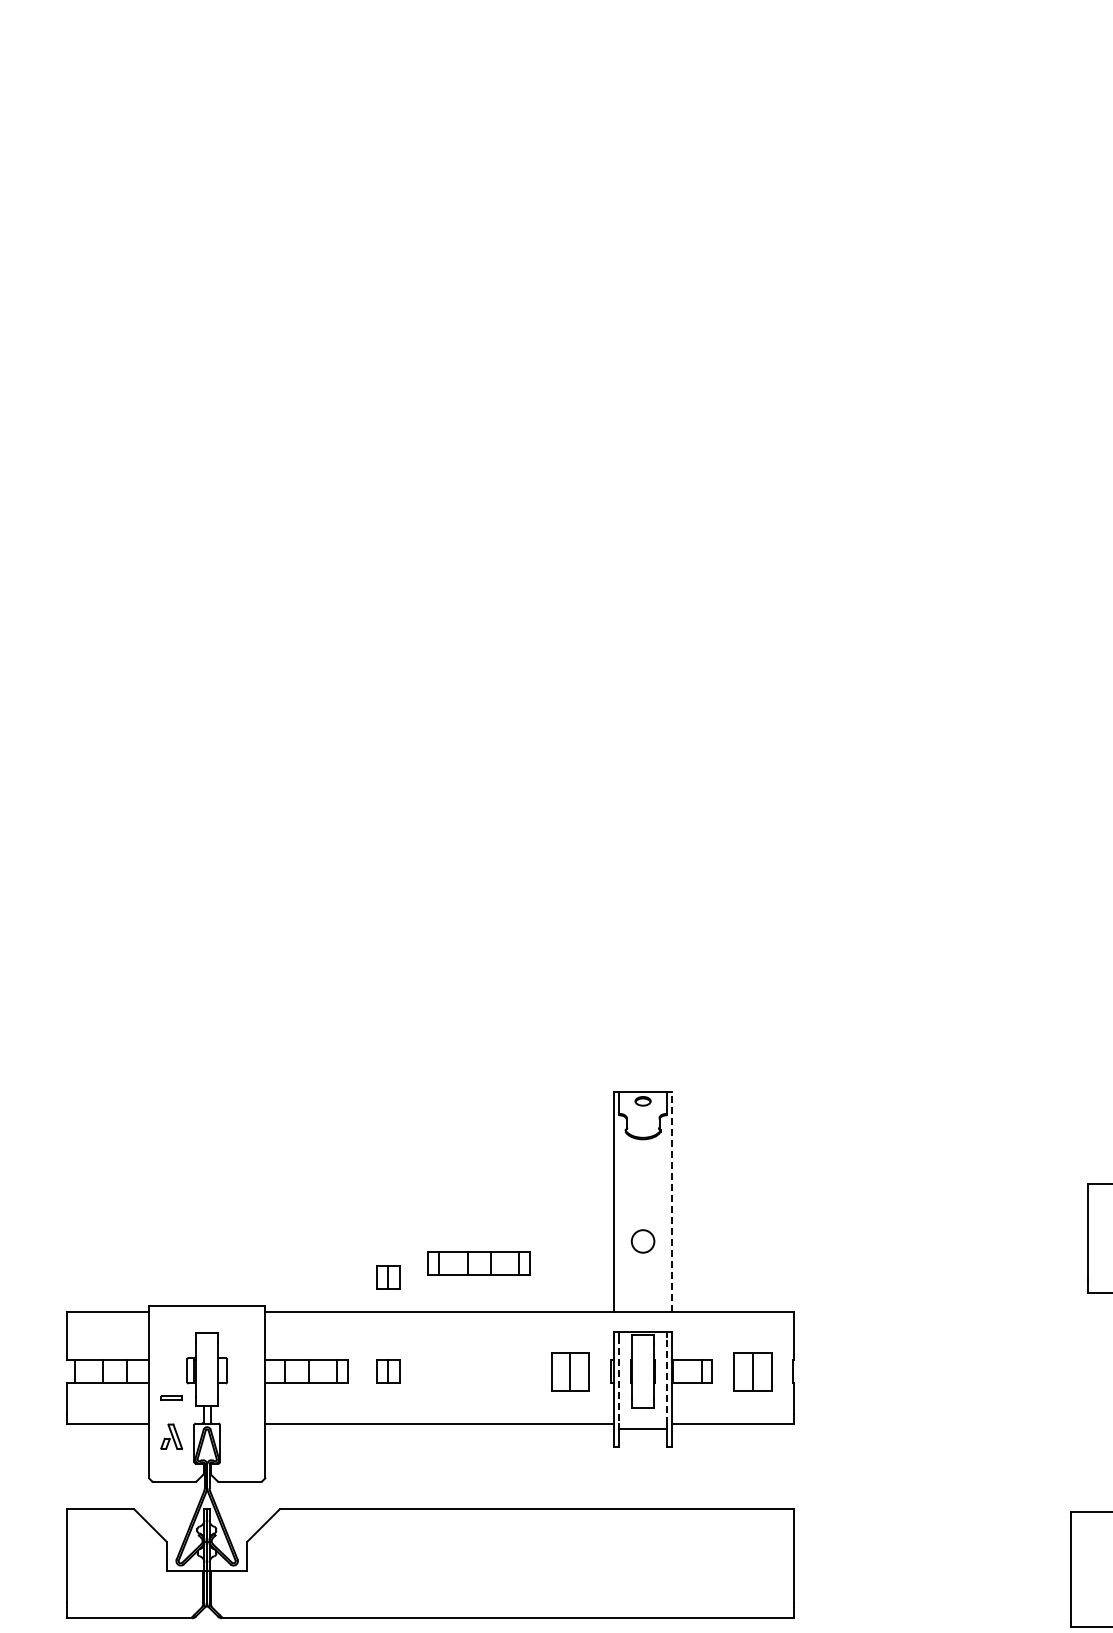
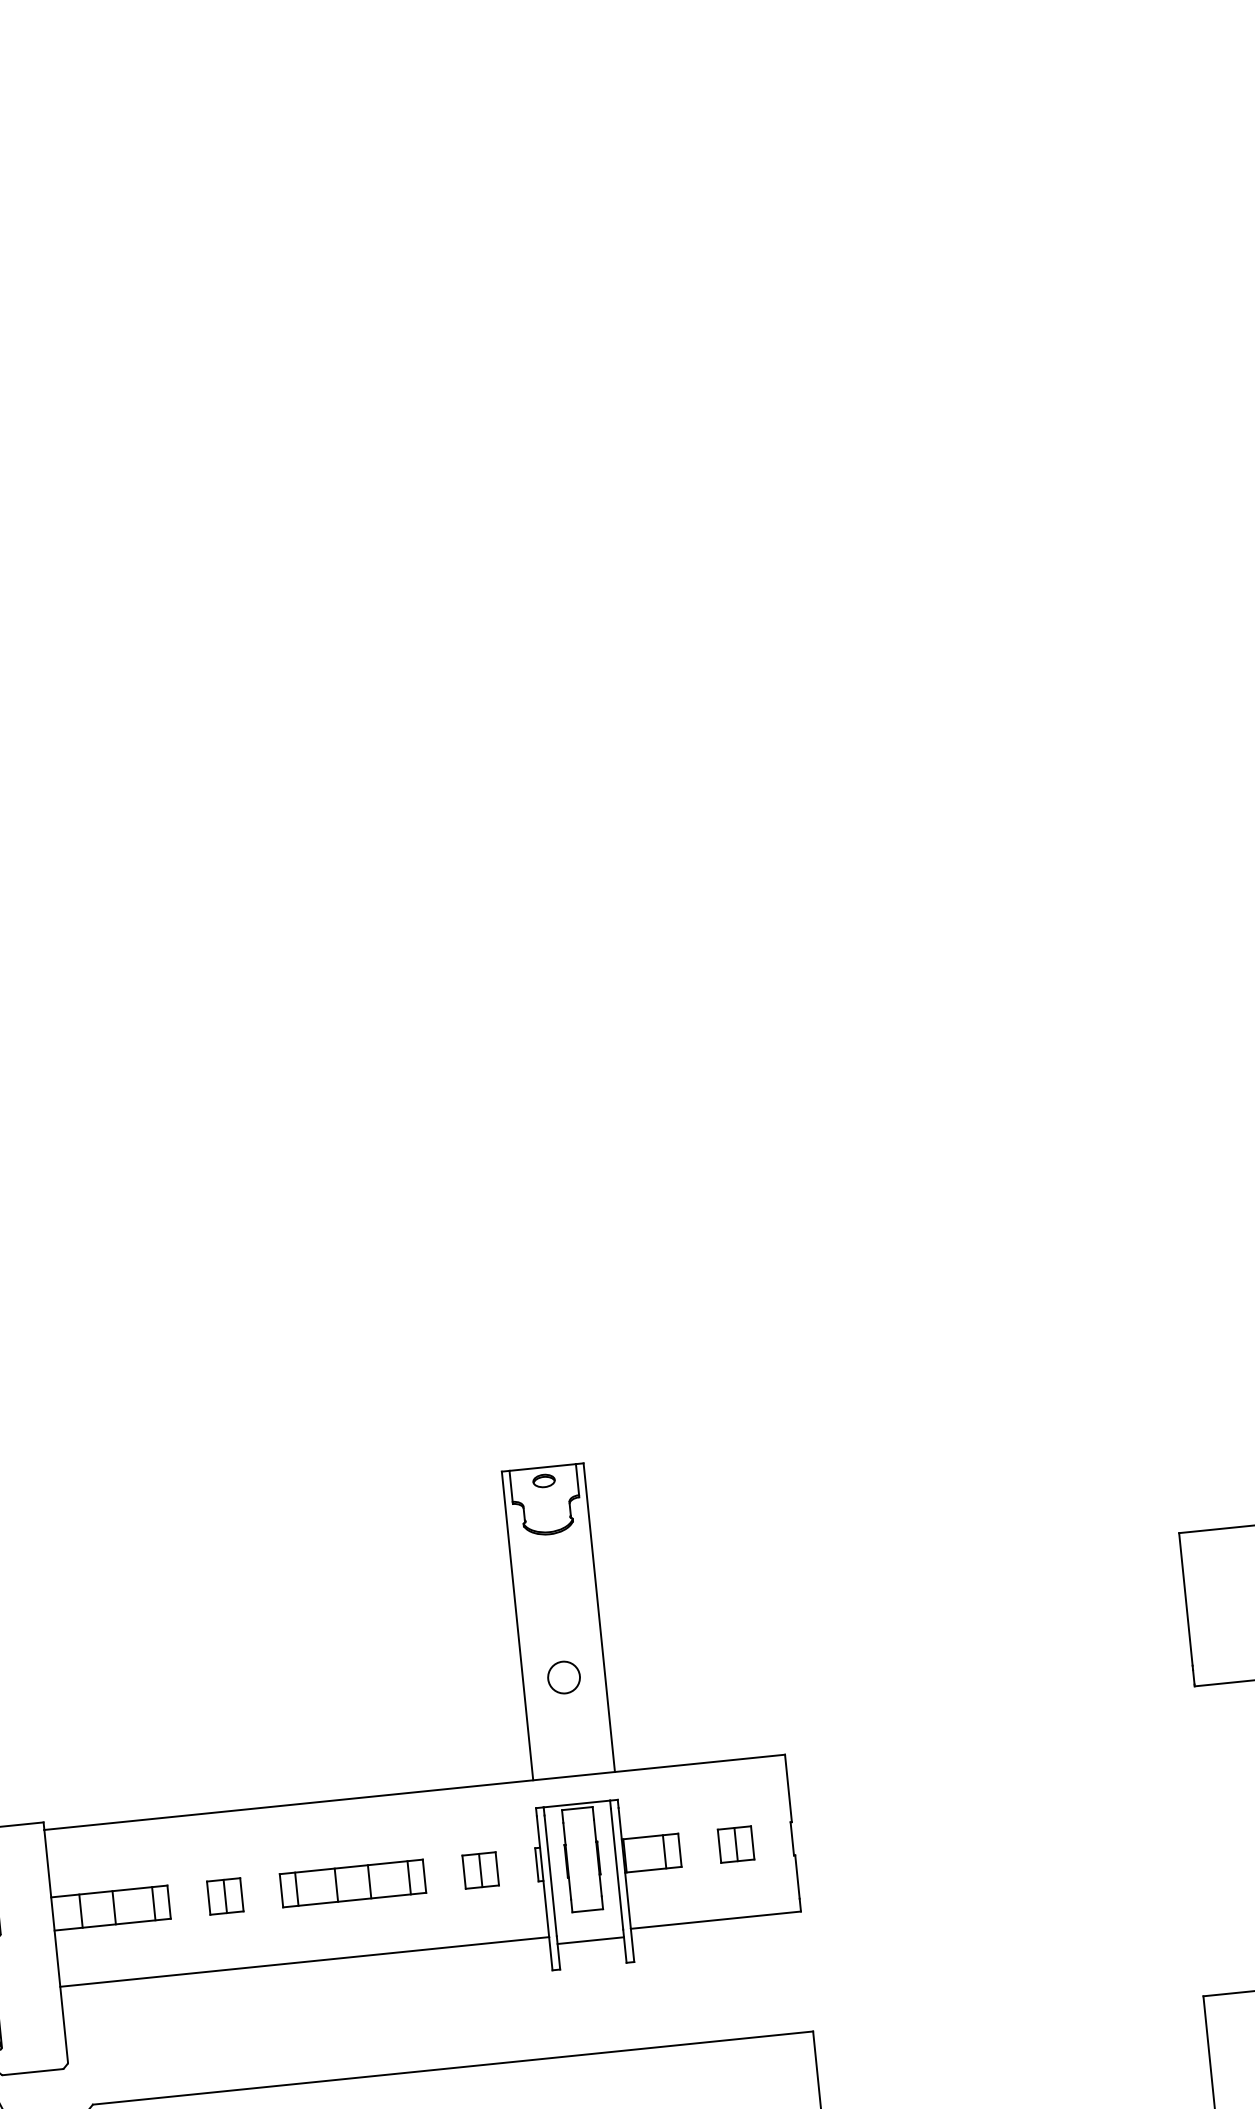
line: (672, 1201) -> (599, 1617), dashed -> solid
part: (478, 1263) -> (351, 1883), moved
part: (388, 1277) -> (212, 1764), removed
part: (570, 1371) -> (480, 1870), size x0.62
part: (752, 1371) -> (736, 1844), size x0.62
line: (666, 1379) -> (616, 1867), dashed -> solid
line: (619, 1380) -> (550, 1875), dashed -> solid

